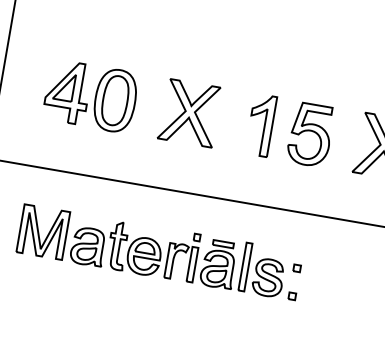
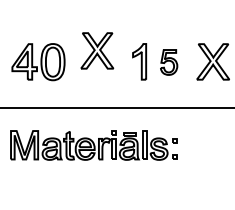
part: (190, 112) -> (97, 50), moved
part: (309, 134) -> (168, 62), size x0.7

